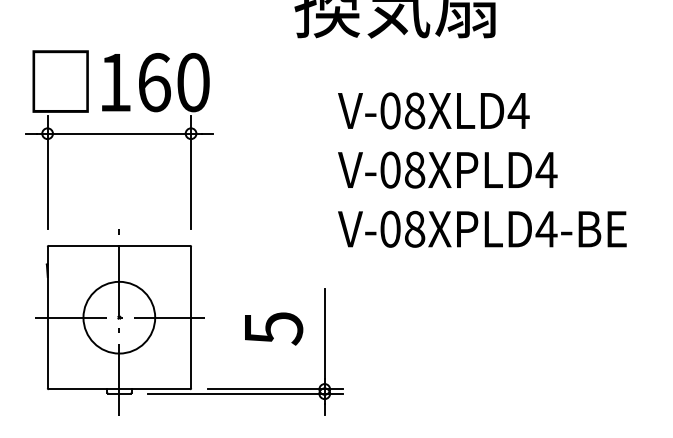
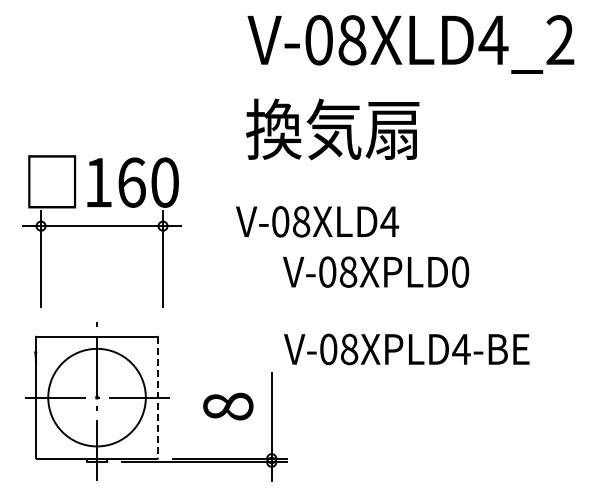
text: (433, 110) -> (317, 221), moved
part: (118, 139) -> (101, 231), moved
text: (546, 169) -> (460, 271), V-08XPLD4 -> V-08XPLD0
text: (482, 229) -> (406, 349), moved
circle: (118, 317) -> (96, 397), size x1.6
line: (191, 318) -> (158, 398), solid -> dashed
text: (273, 328) -> (228, 406), 5 -> 8

